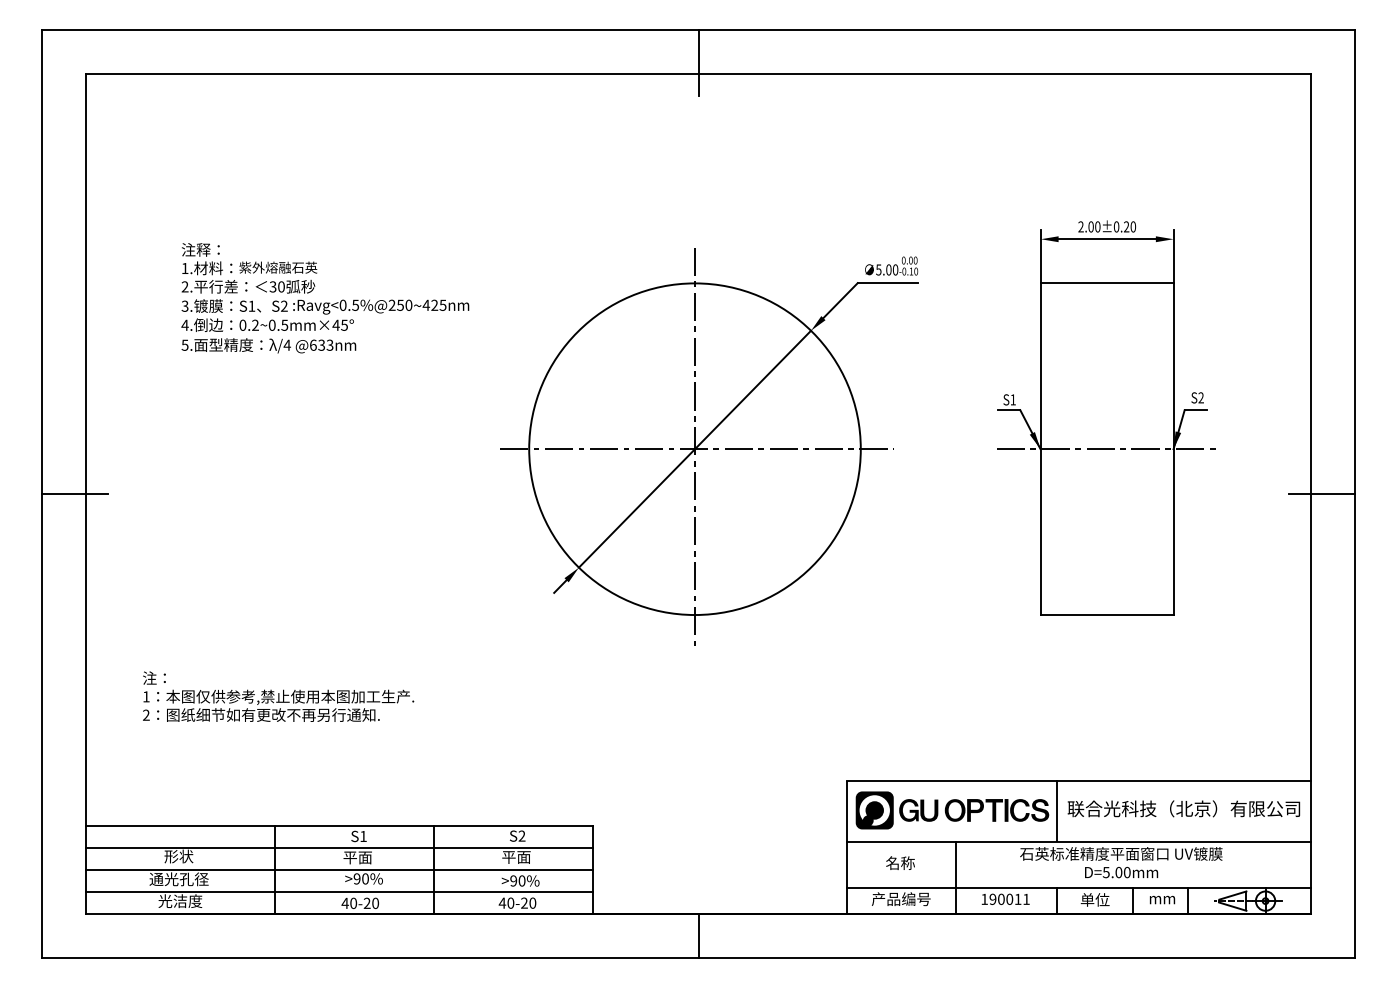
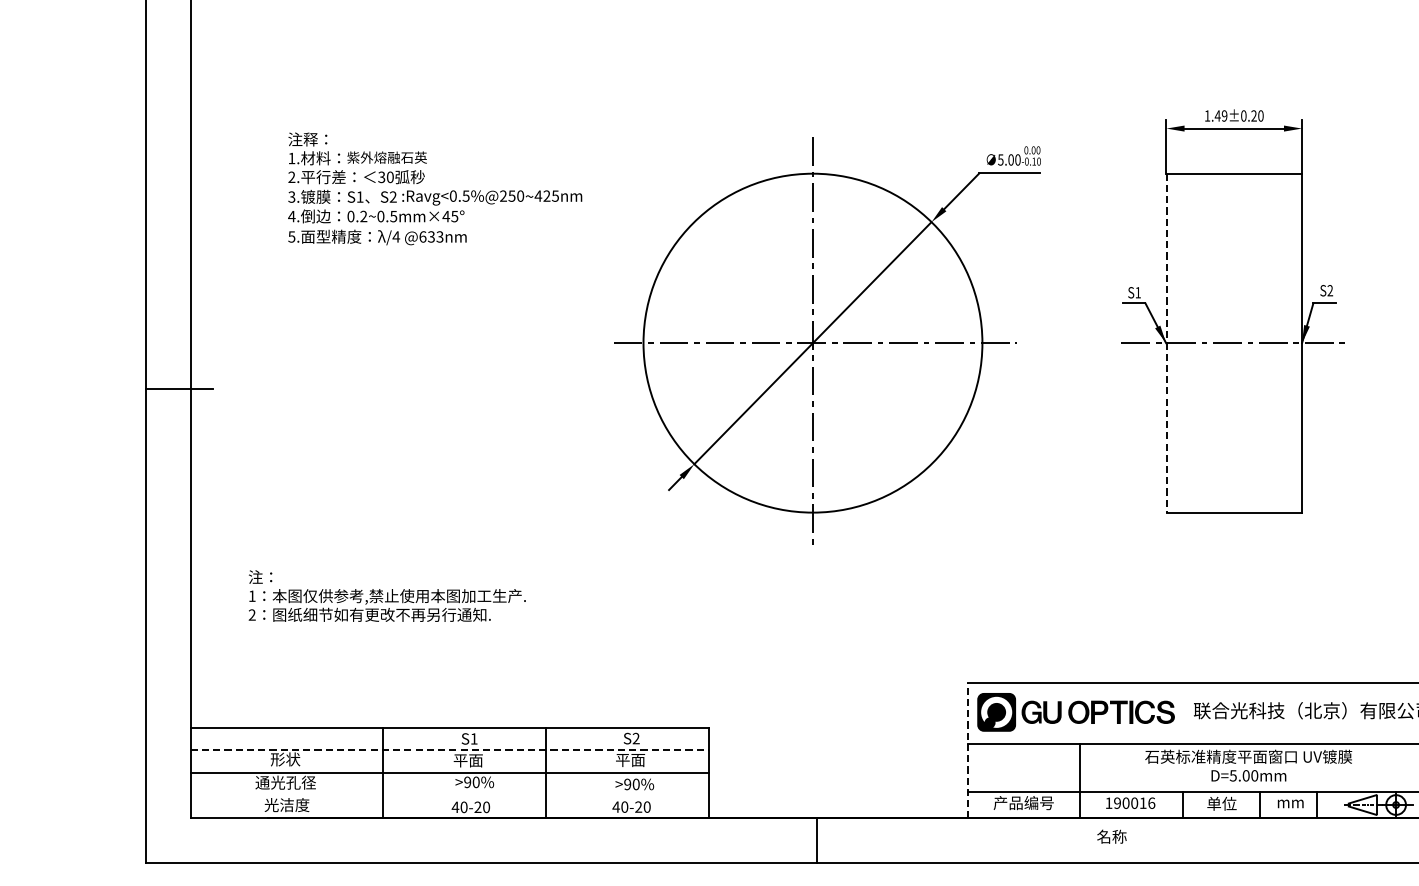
text: (1089, 226) -> (1216, 115), 2.00±0.20 -> 1.49±0.20
line: (1040, 449) -> (1166, 343), solid -> dashed
line: (1057, 811) -> (1183, 713), removed
line: (340, 847) -> (450, 750), solid -> dashed
line: (846, 847) -> (967, 750), solid -> dashed
text: (900, 862) -> (1111, 836), moved
line: (339, 891) -> (449, 795), removed
text: (1026, 898) -> (1151, 802), 190011 -> 190016

